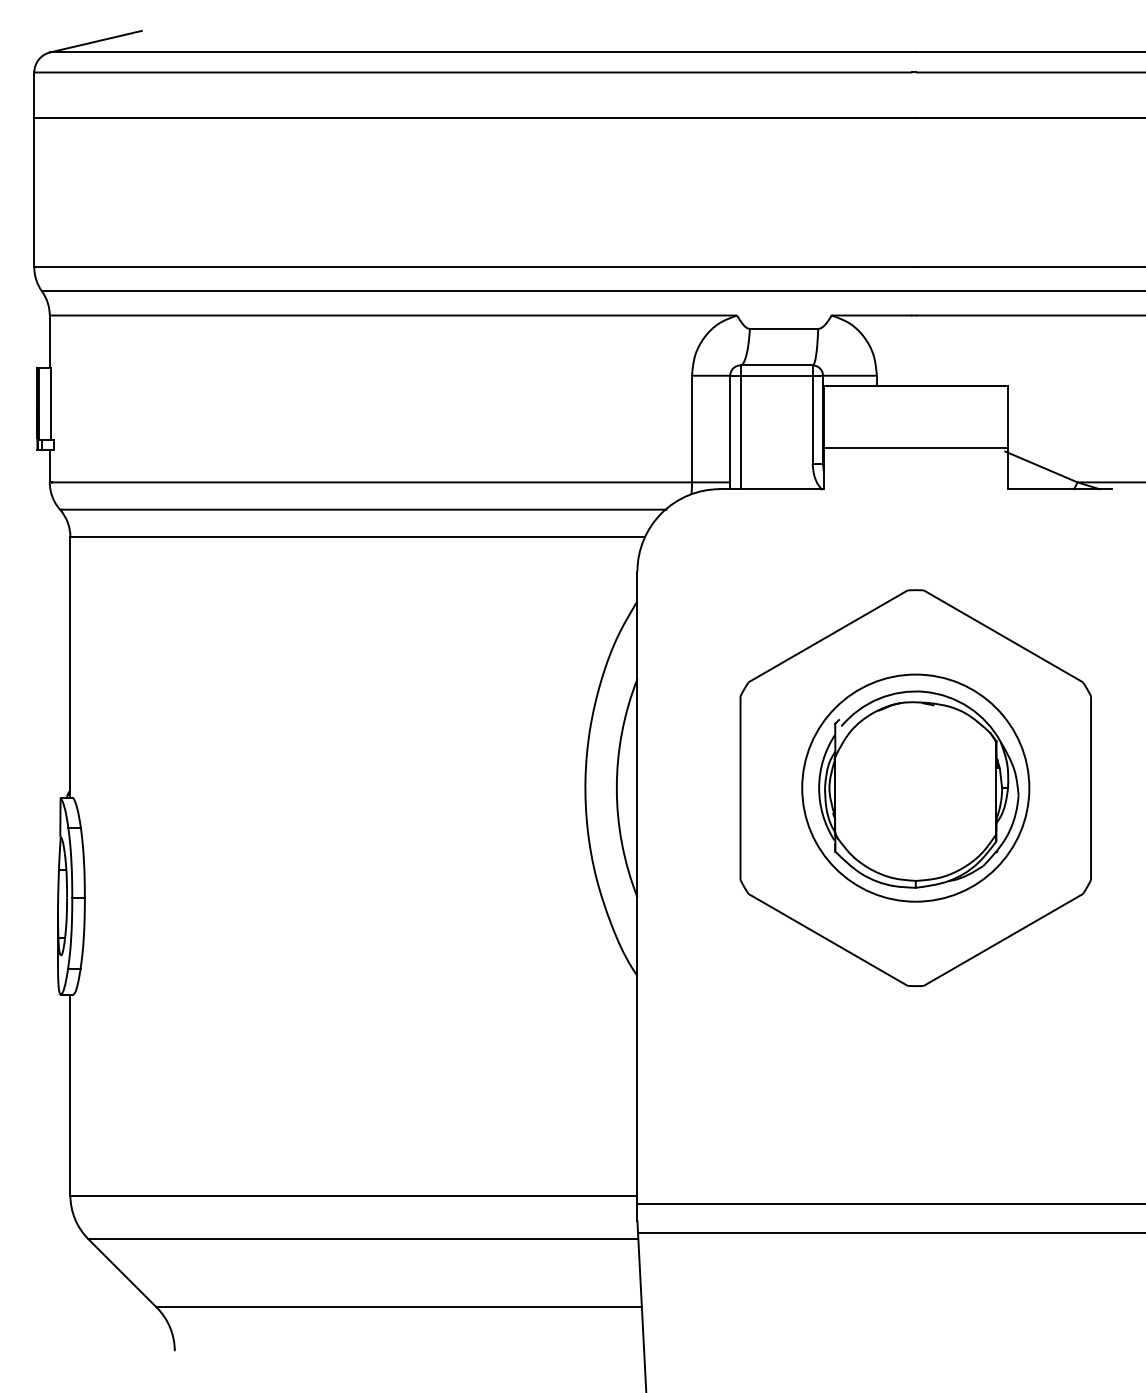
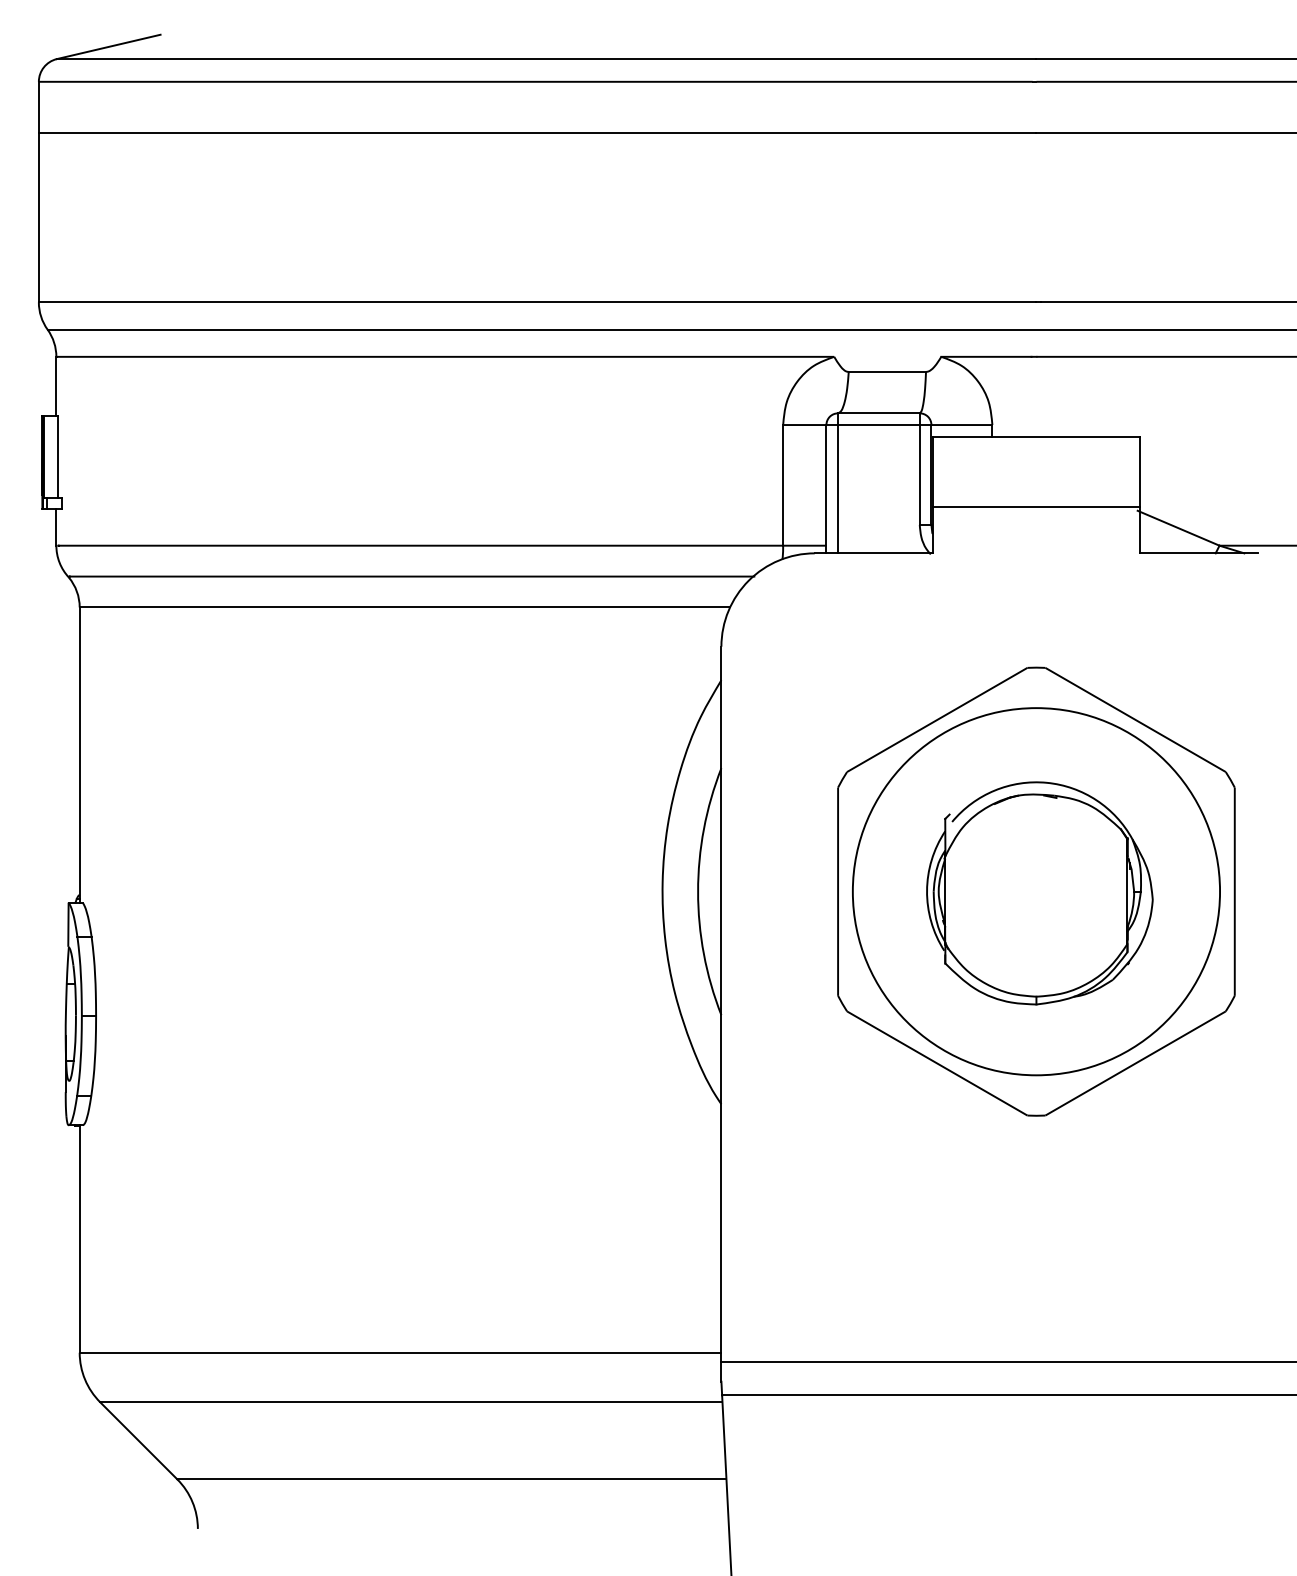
circle: (915, 787) -> (1036, 890), size x1.43

